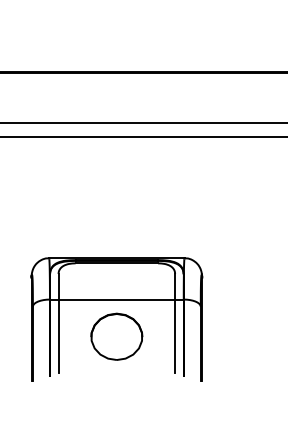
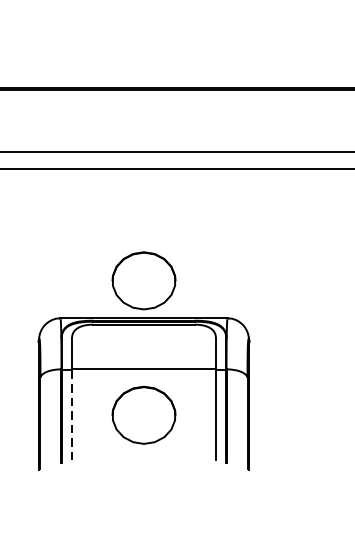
part: (116, 227) -> (143, 280), added
line: (58, 336) -> (72, 414), solid -> dashed

